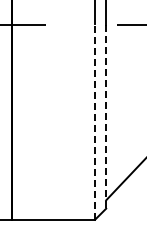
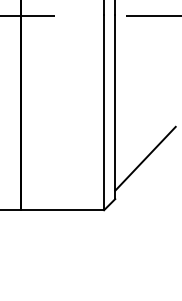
line: (106, 117) -> (115, 107), dashed -> solid
line: (95, 122) -> (104, 112), dashed -> solid

